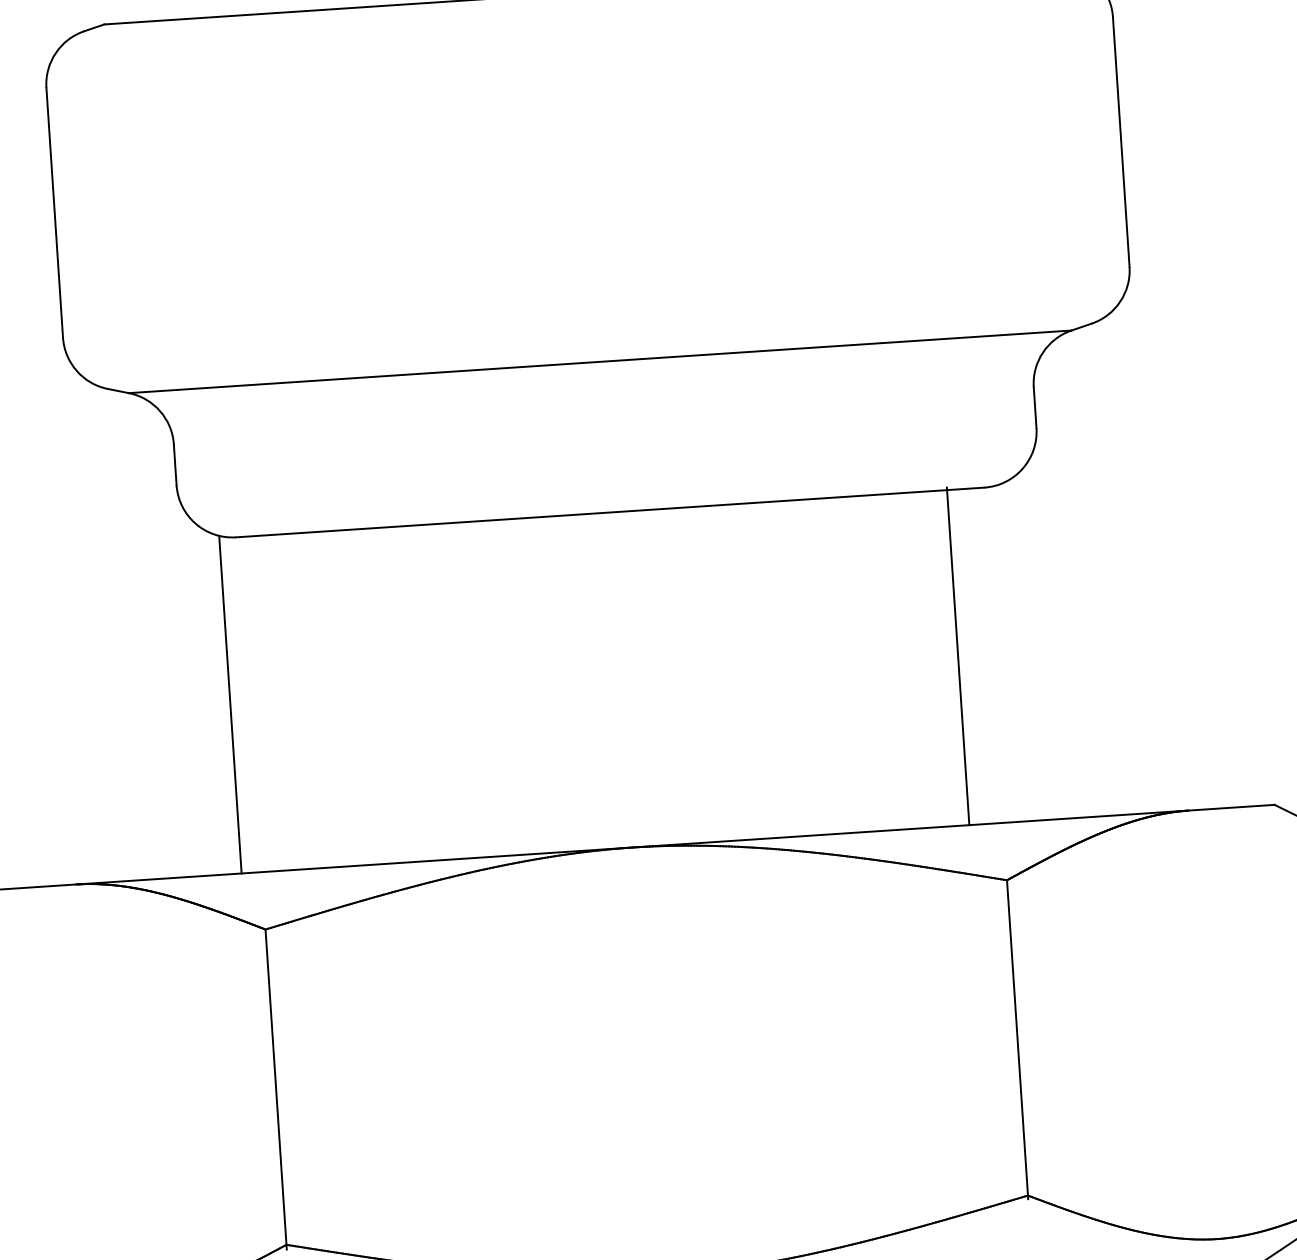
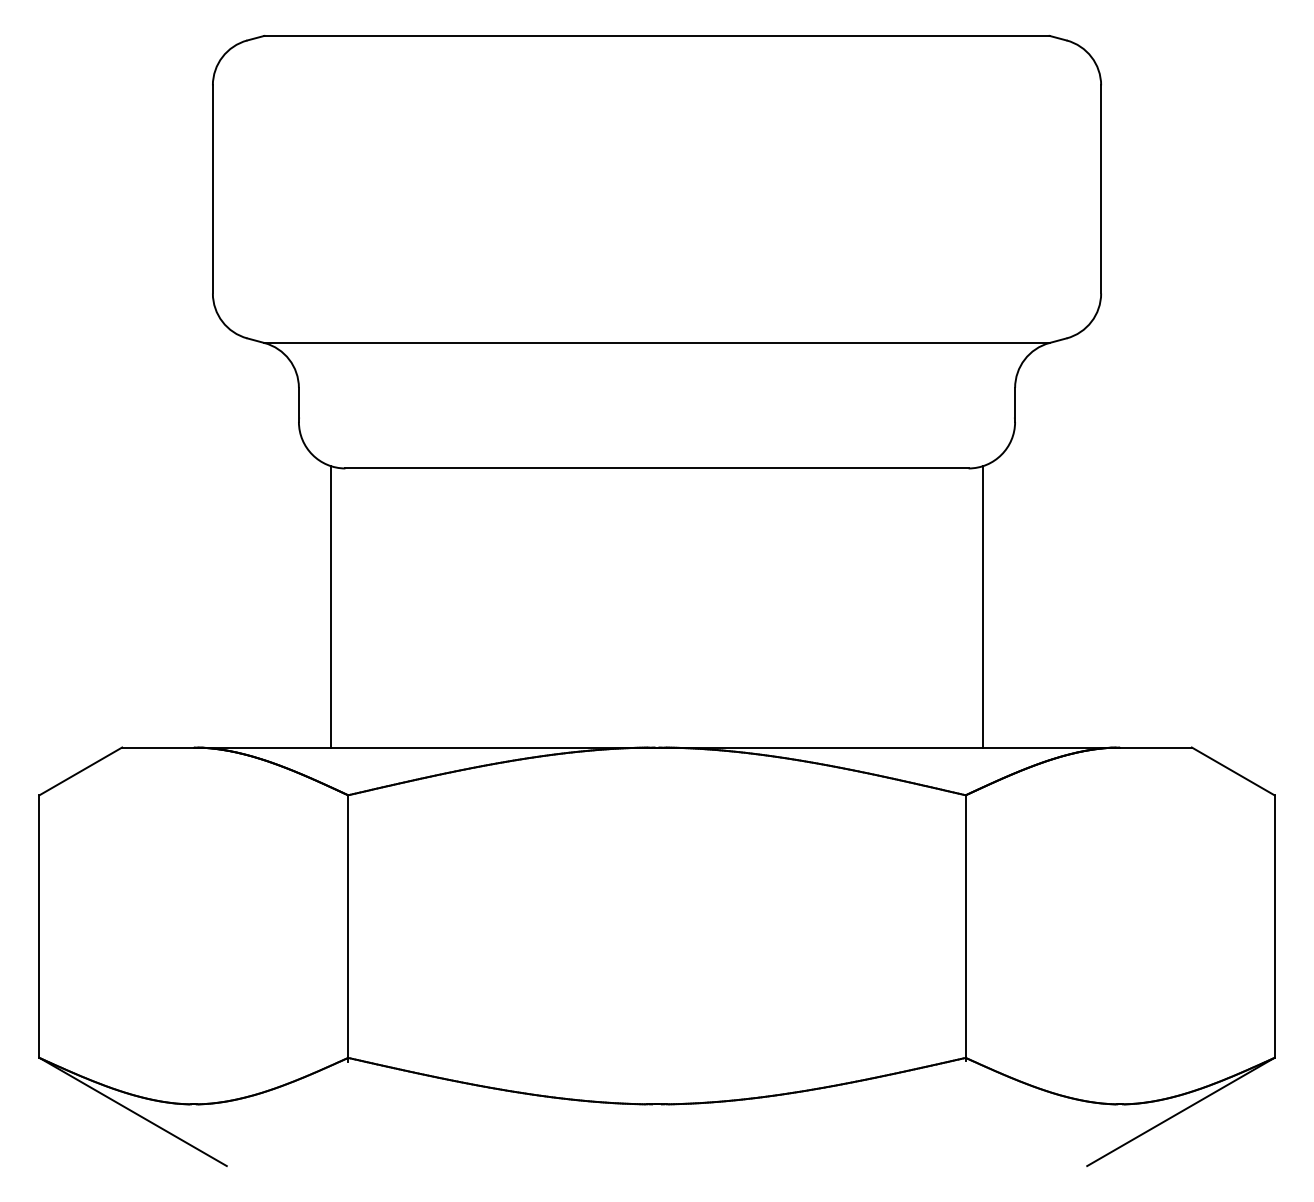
line: (958, 655) -> (982, 606), moved

